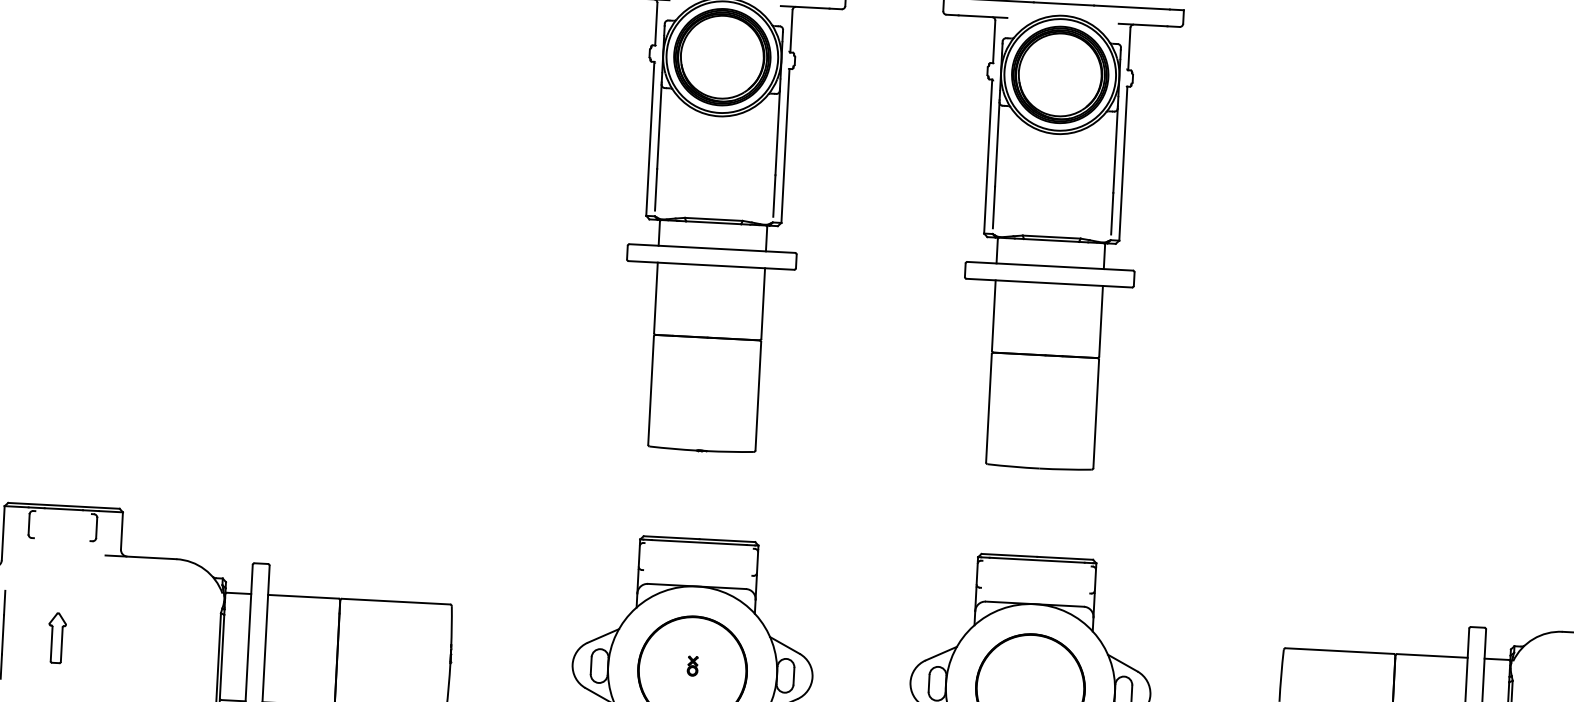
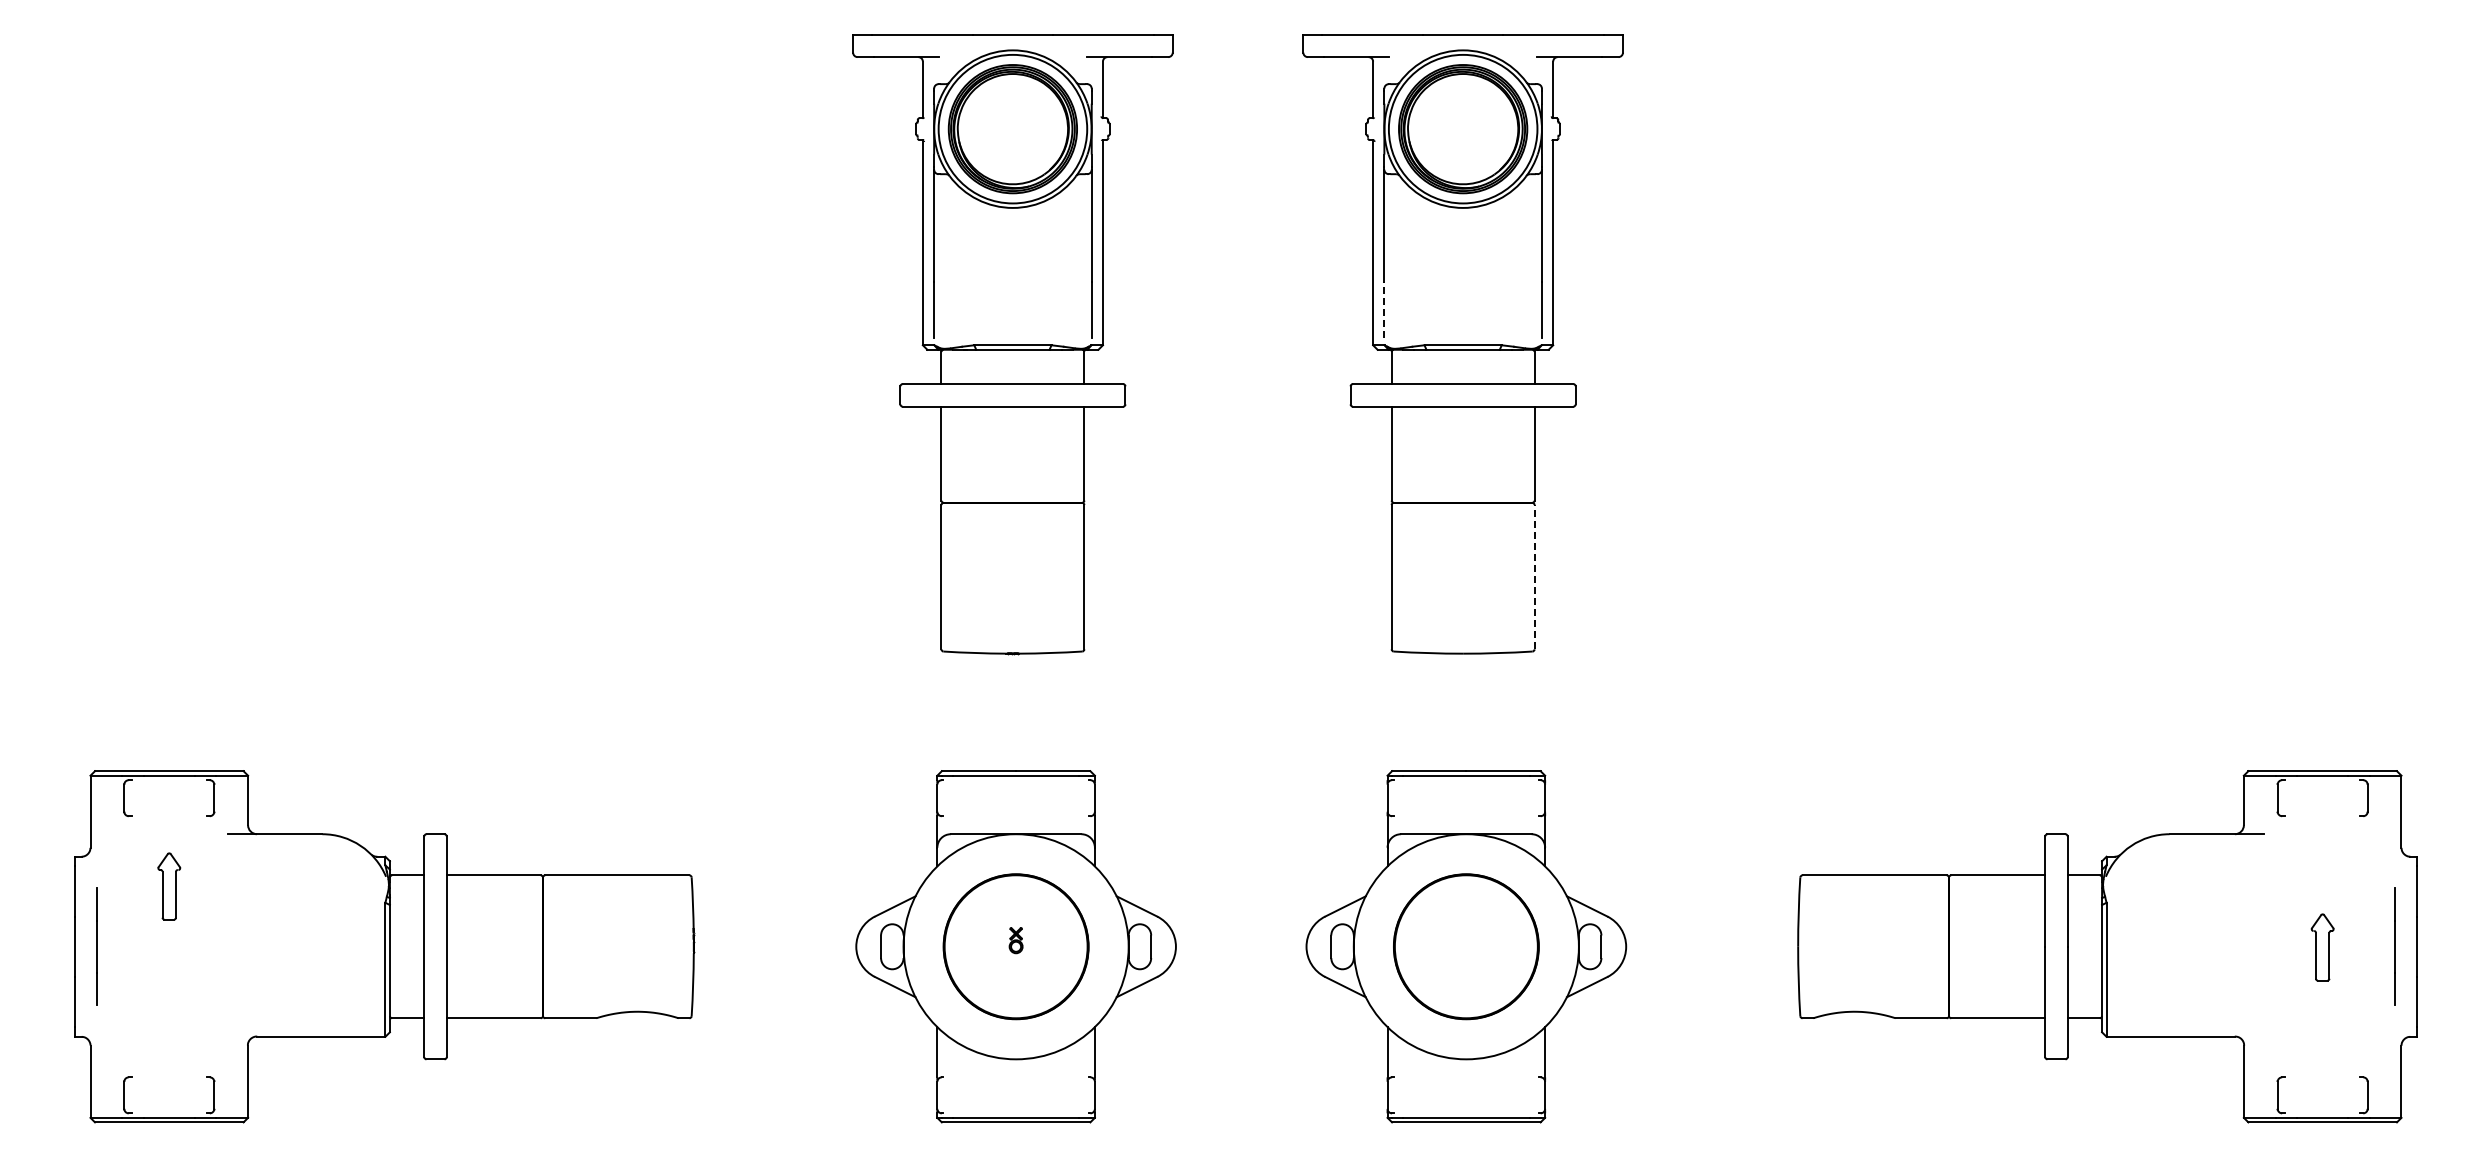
line: (994, 207) -> (1384, 309), solid -> dashed
line: (1096, 413) -> (1534, 576), solid -> dashed
part: (57, 638) -> (169, 886), moved

